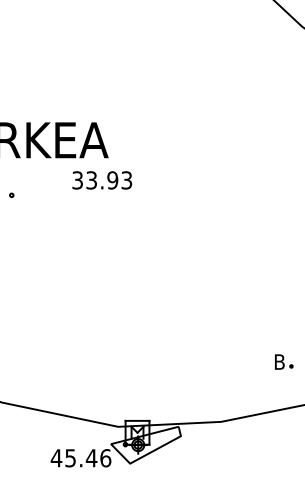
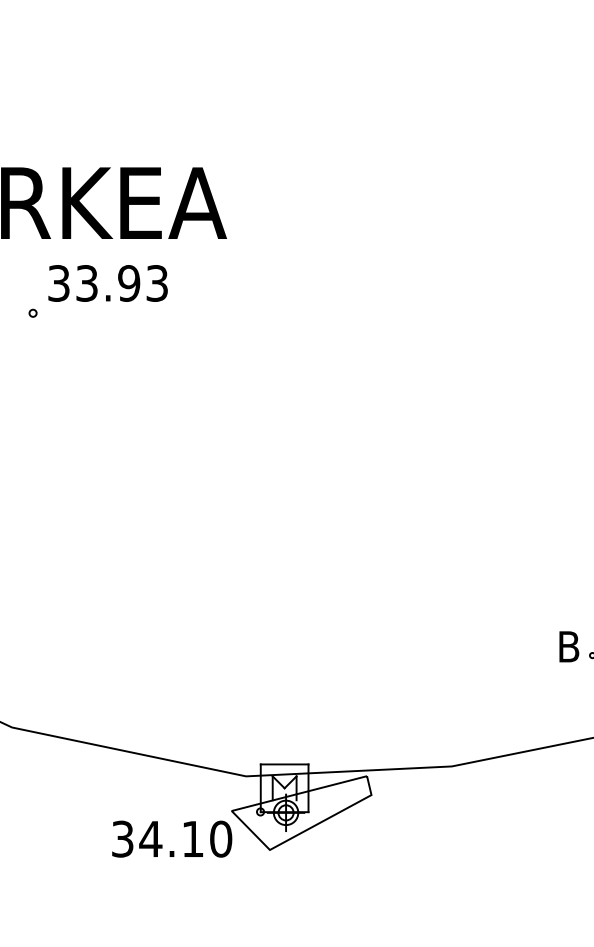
text: (102, 180) -> (108, 283), moved
text: (80, 458) -> (170, 839), 45.46 -> 34.10

